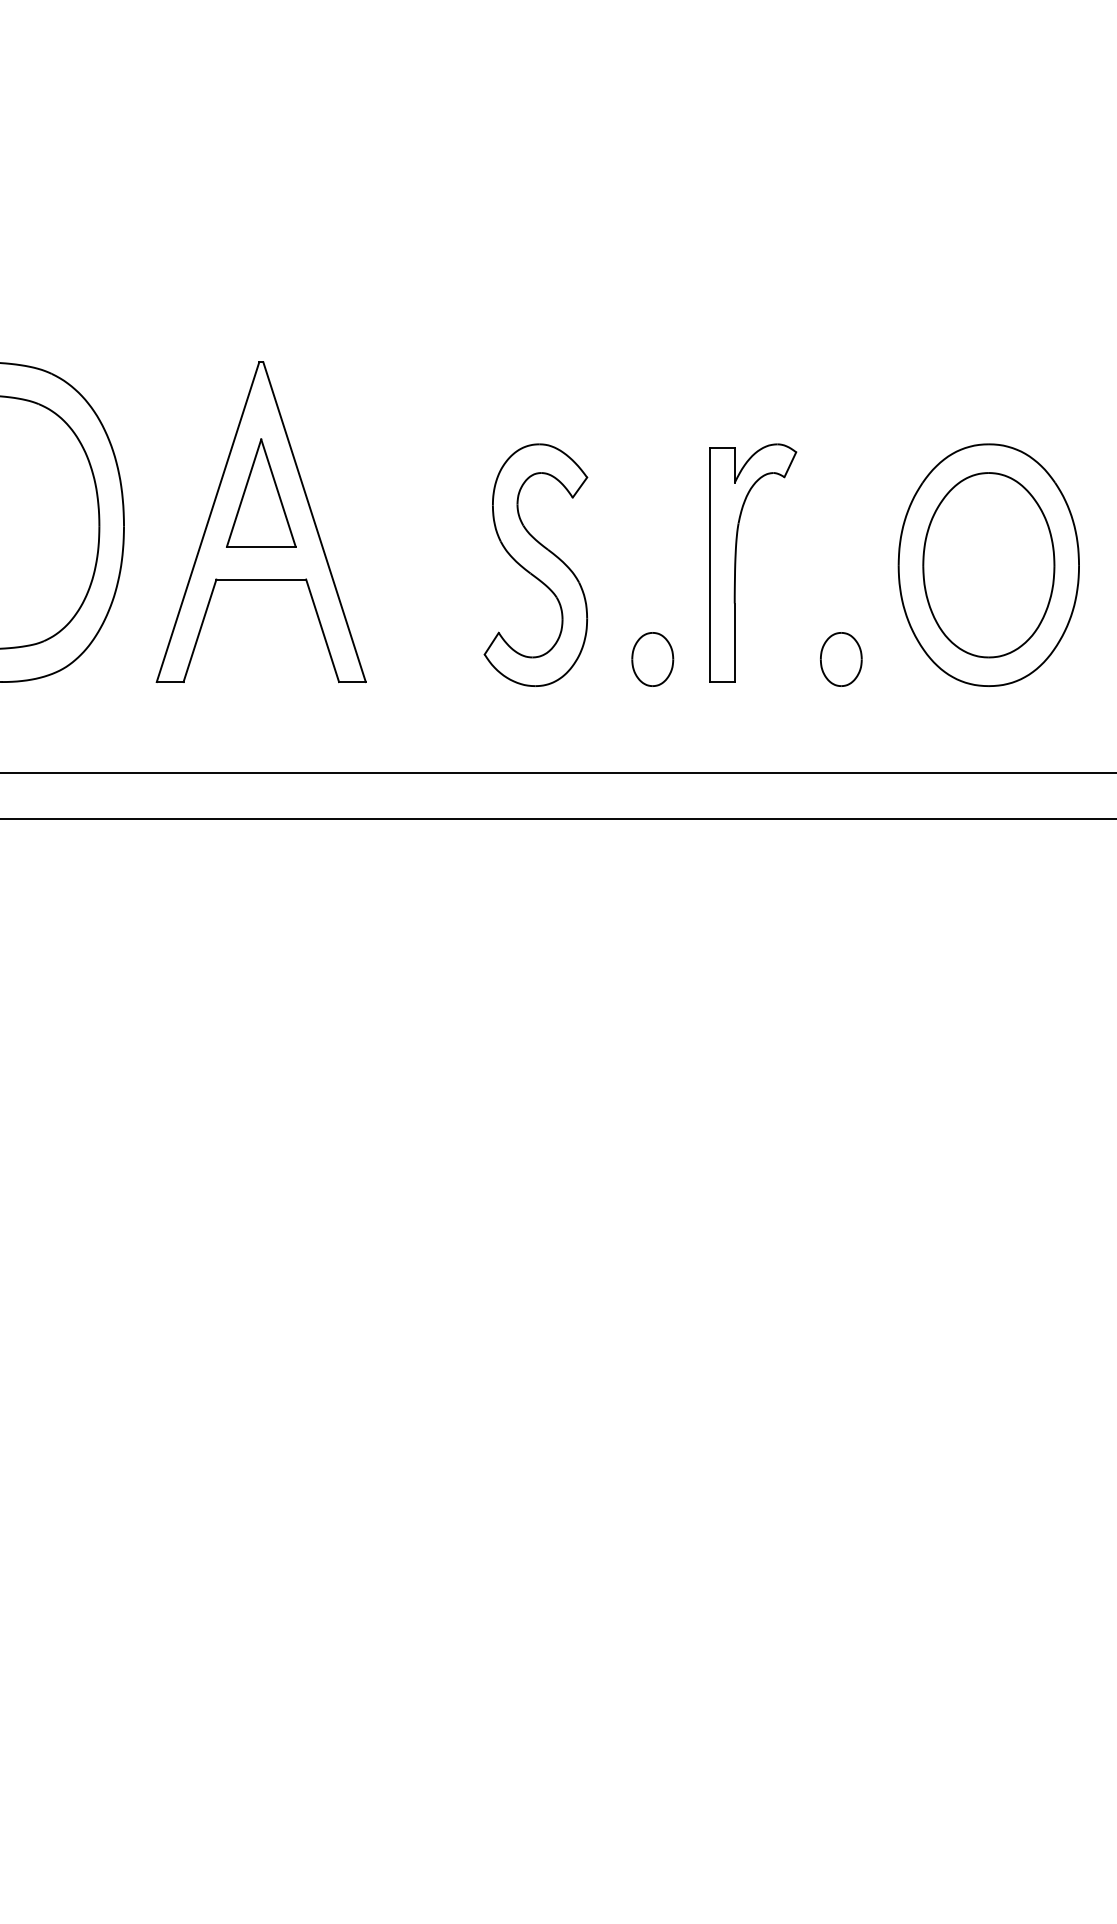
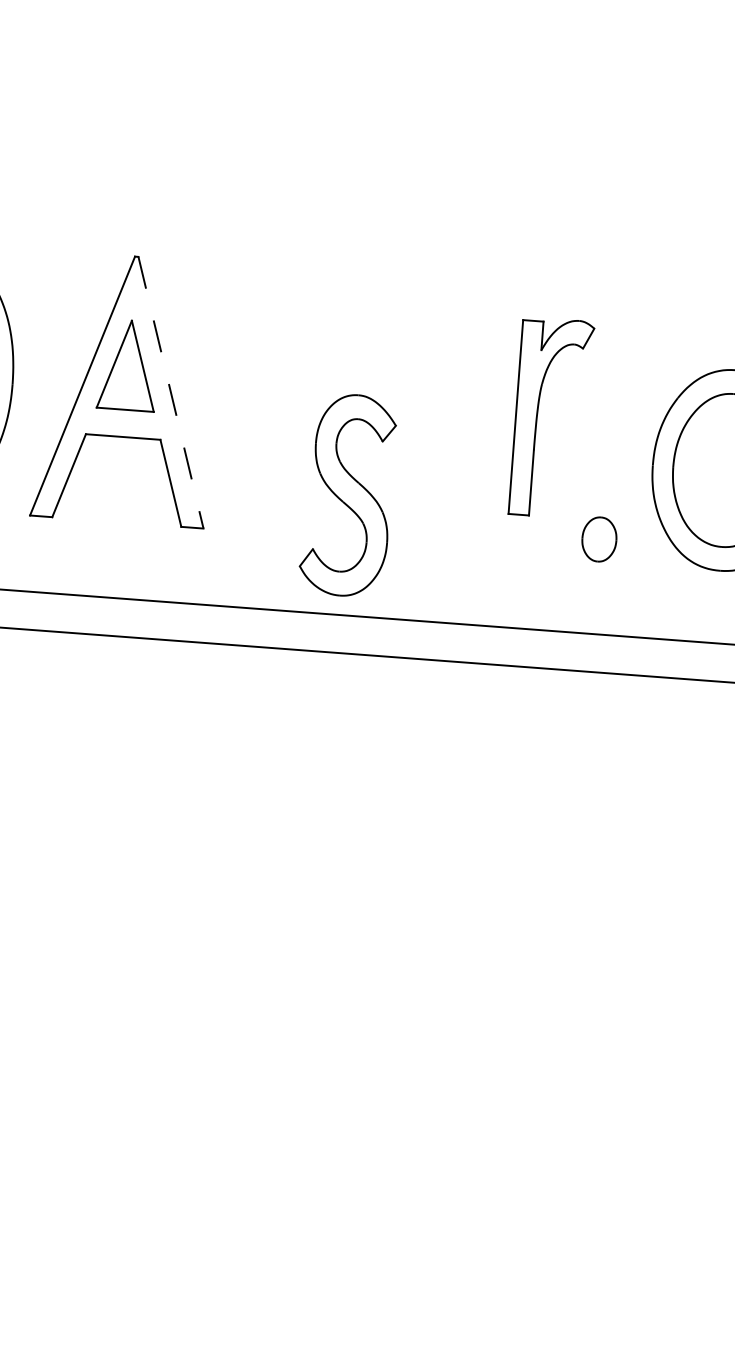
line: (314, 522) -> (170, 392), solid -> dashed
part: (736, 562) -> (537, 416), moved
part: (535, 564) -> (347, 494), moved
part: (652, 659) -> (442, 527), removed

